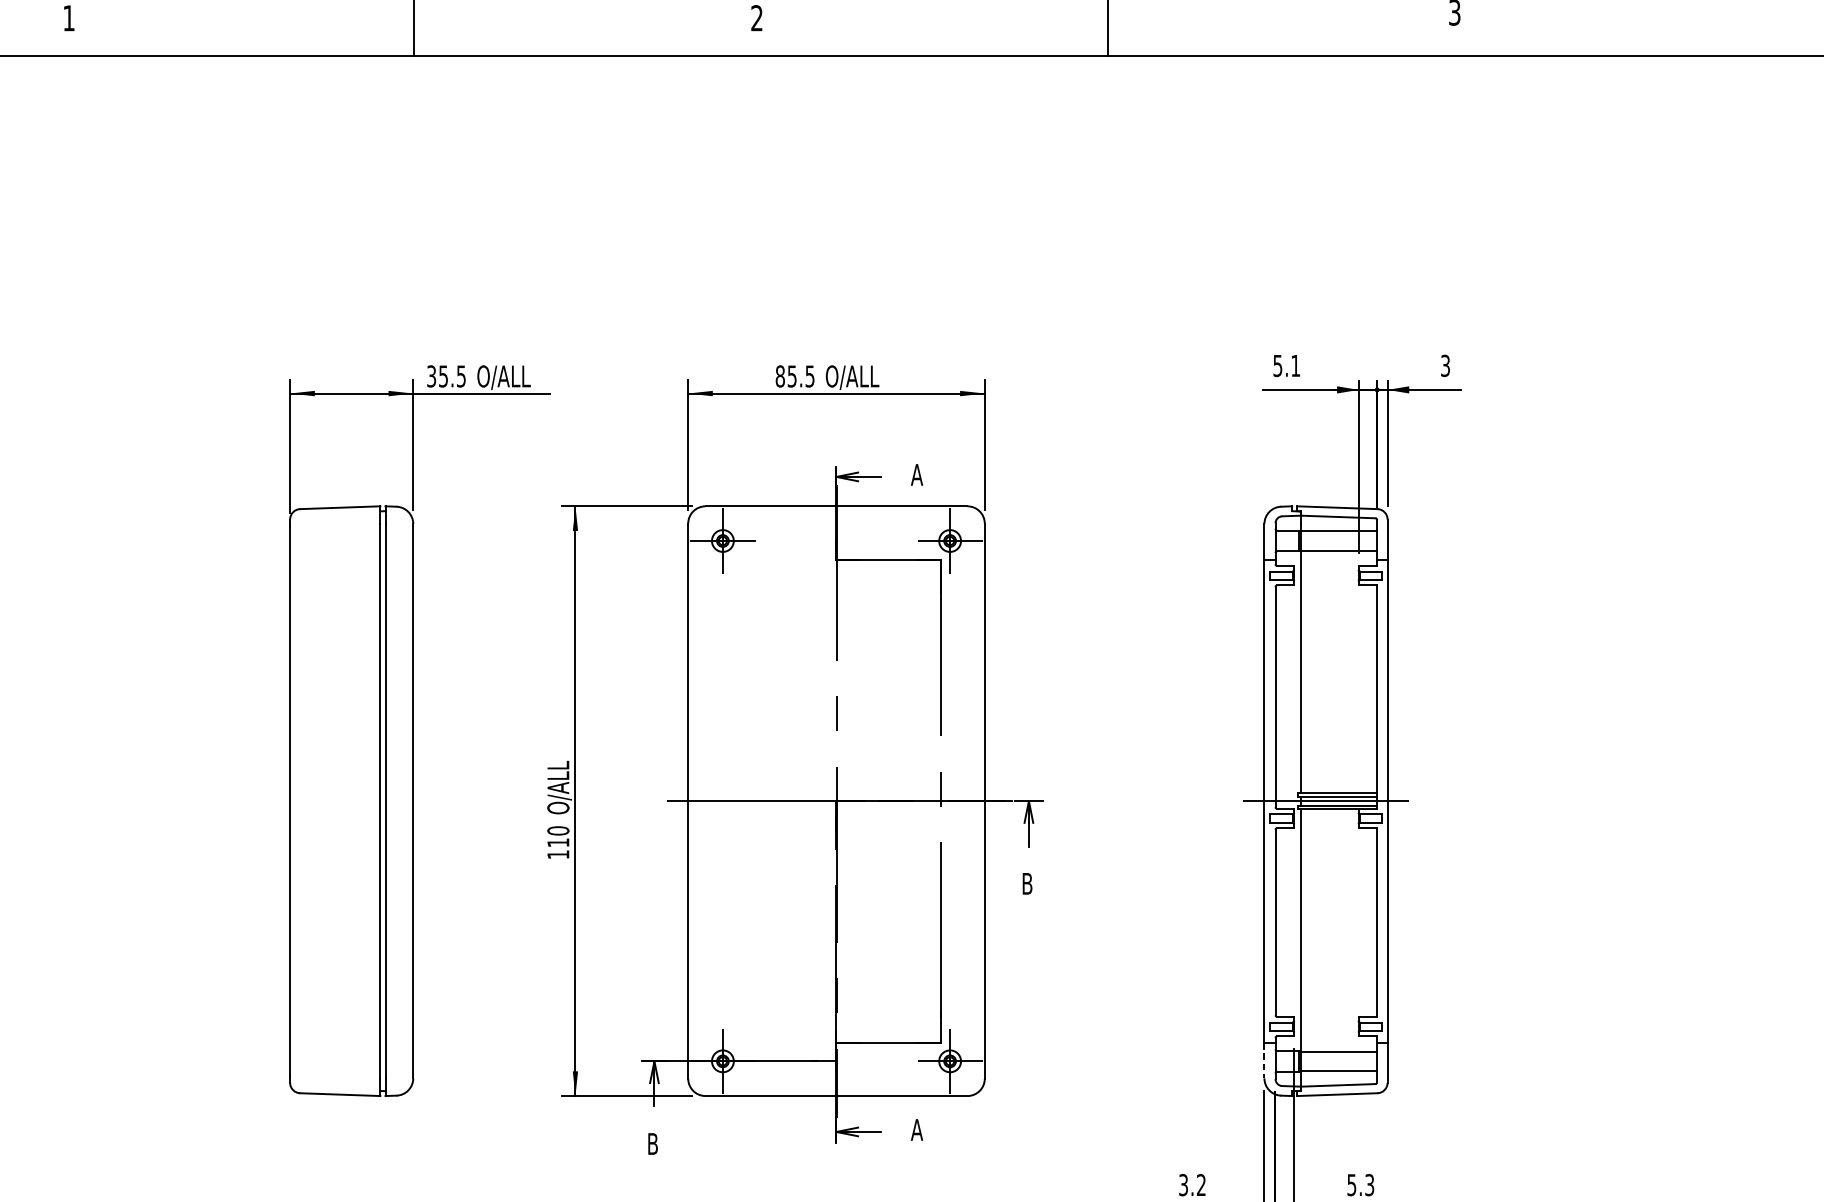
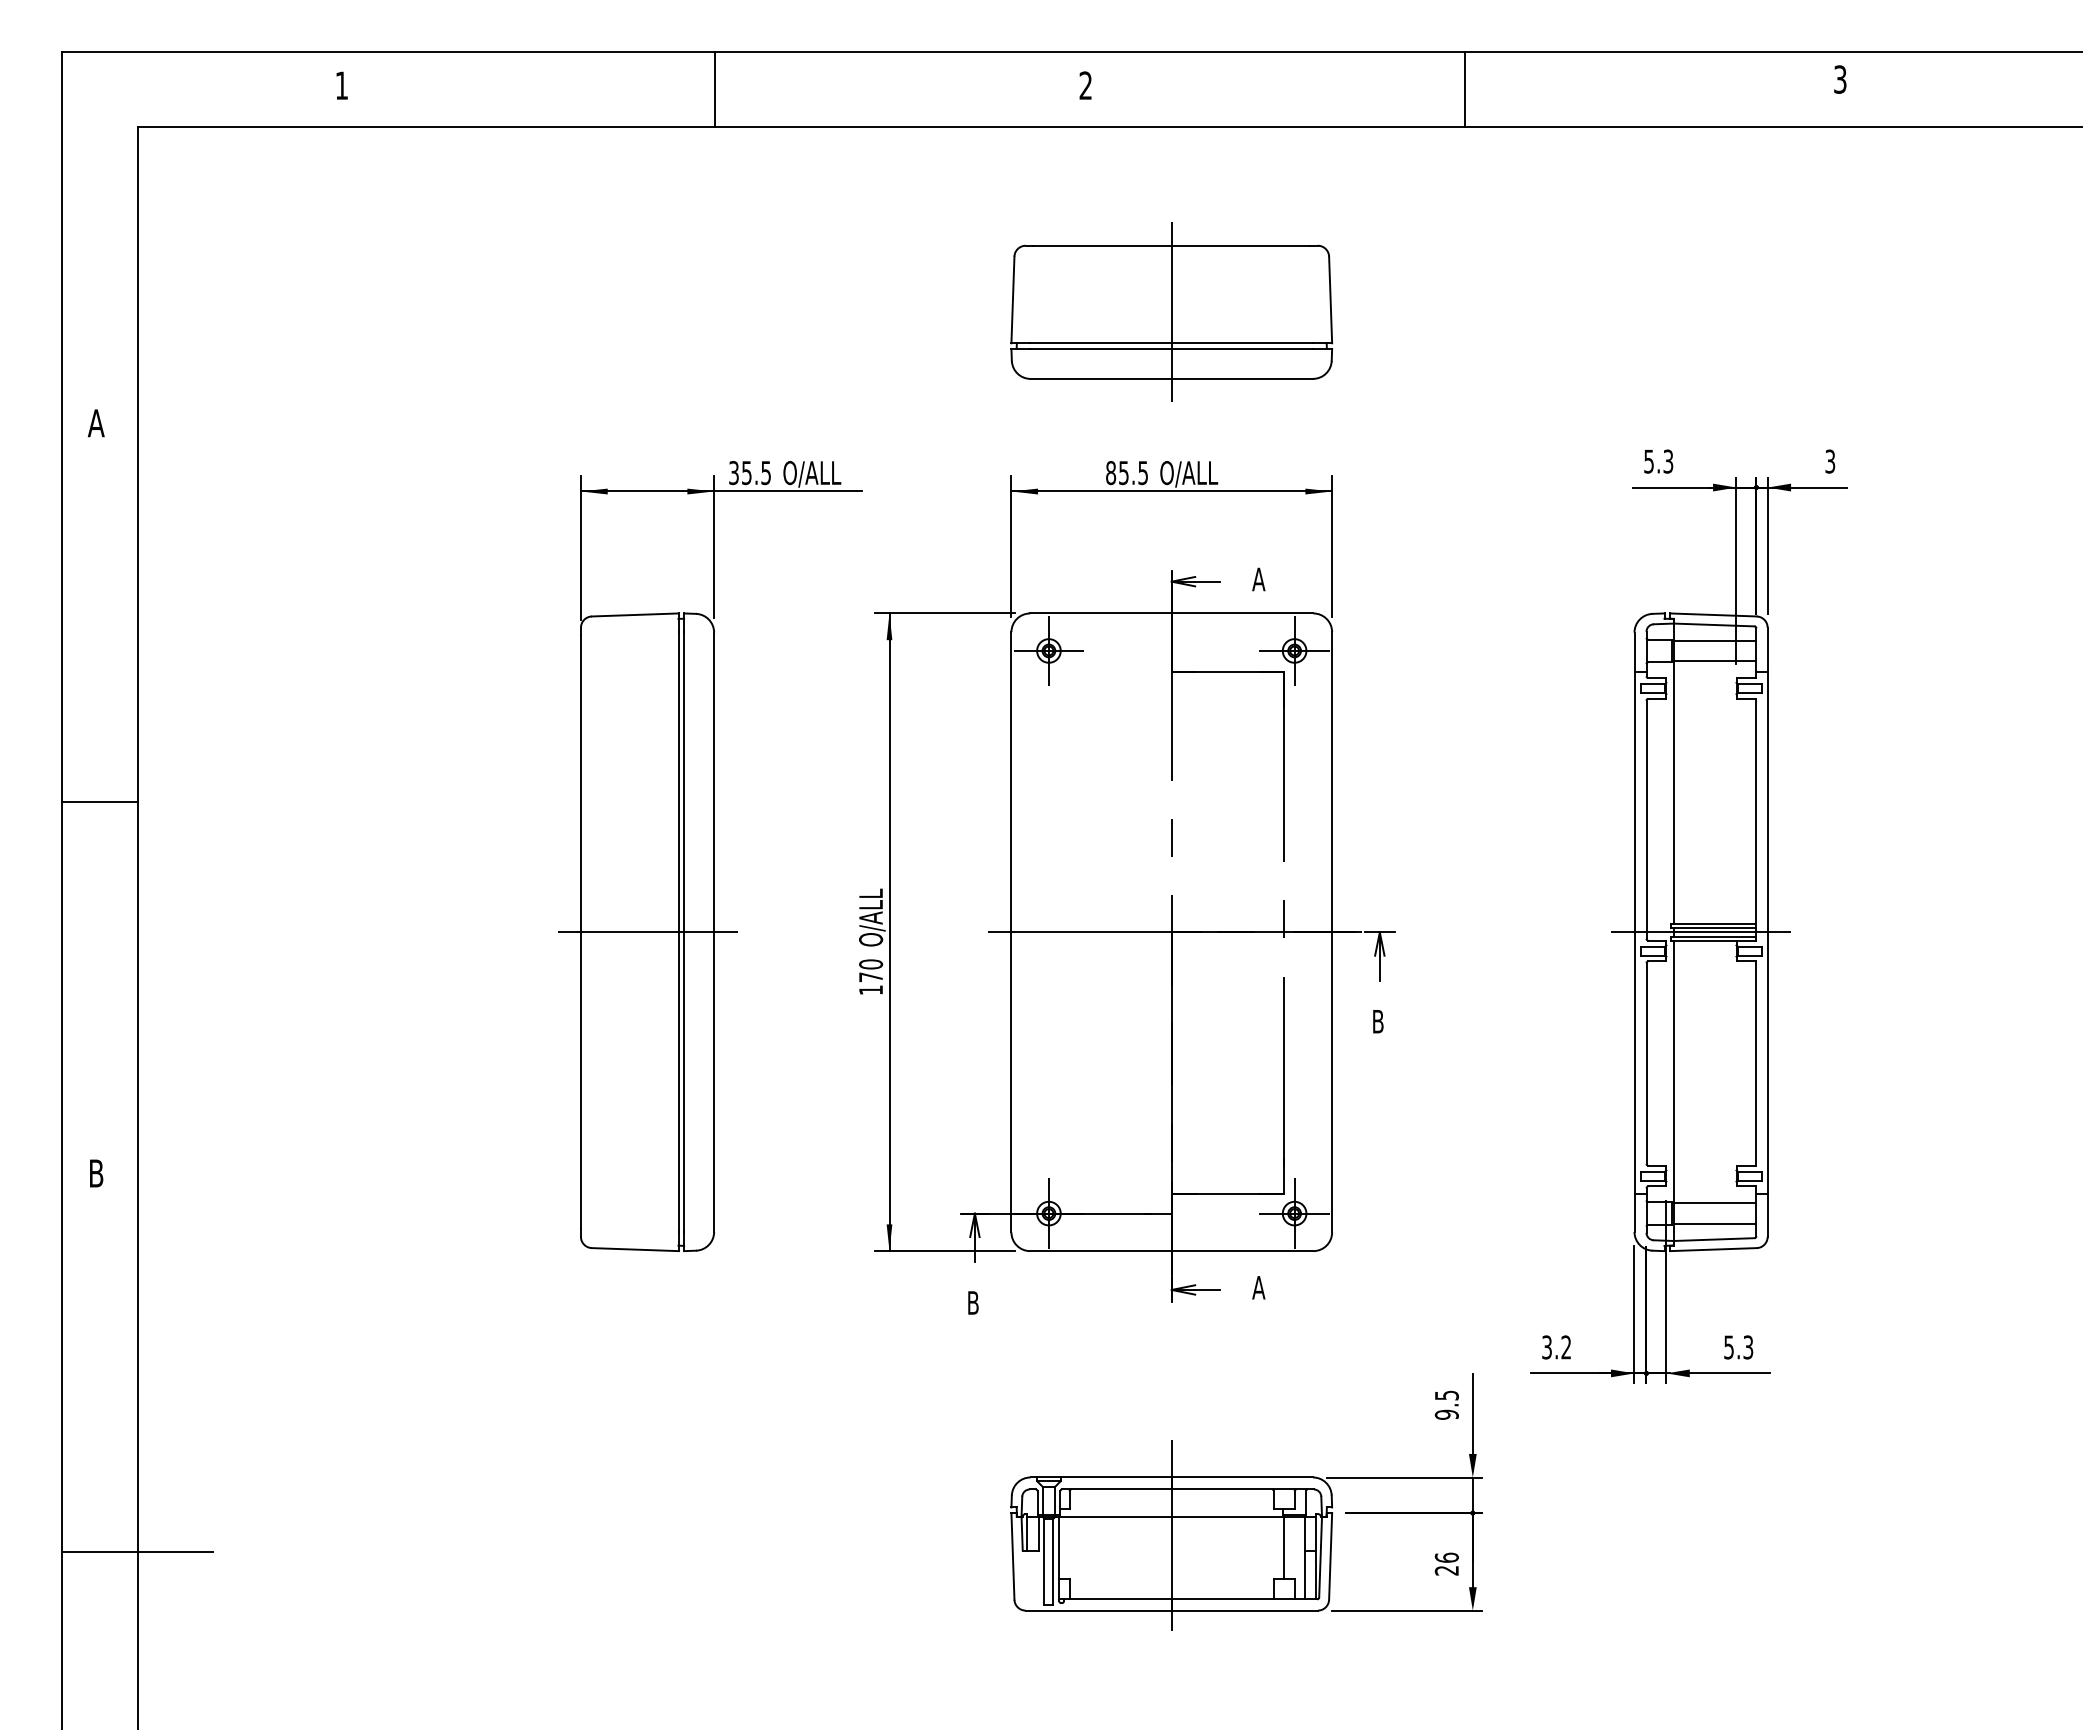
part: (836, 227) -> (1171, 311), added
text: (1295, 365) -> (1668, 461), 5.1 -> 5.3
line: (351, 801) -> (647, 932), added
text: (557, 842) -> (870, 977), 110 -> 170
line: (1264, 1061) -> (1634, 1213), dashed -> solid

